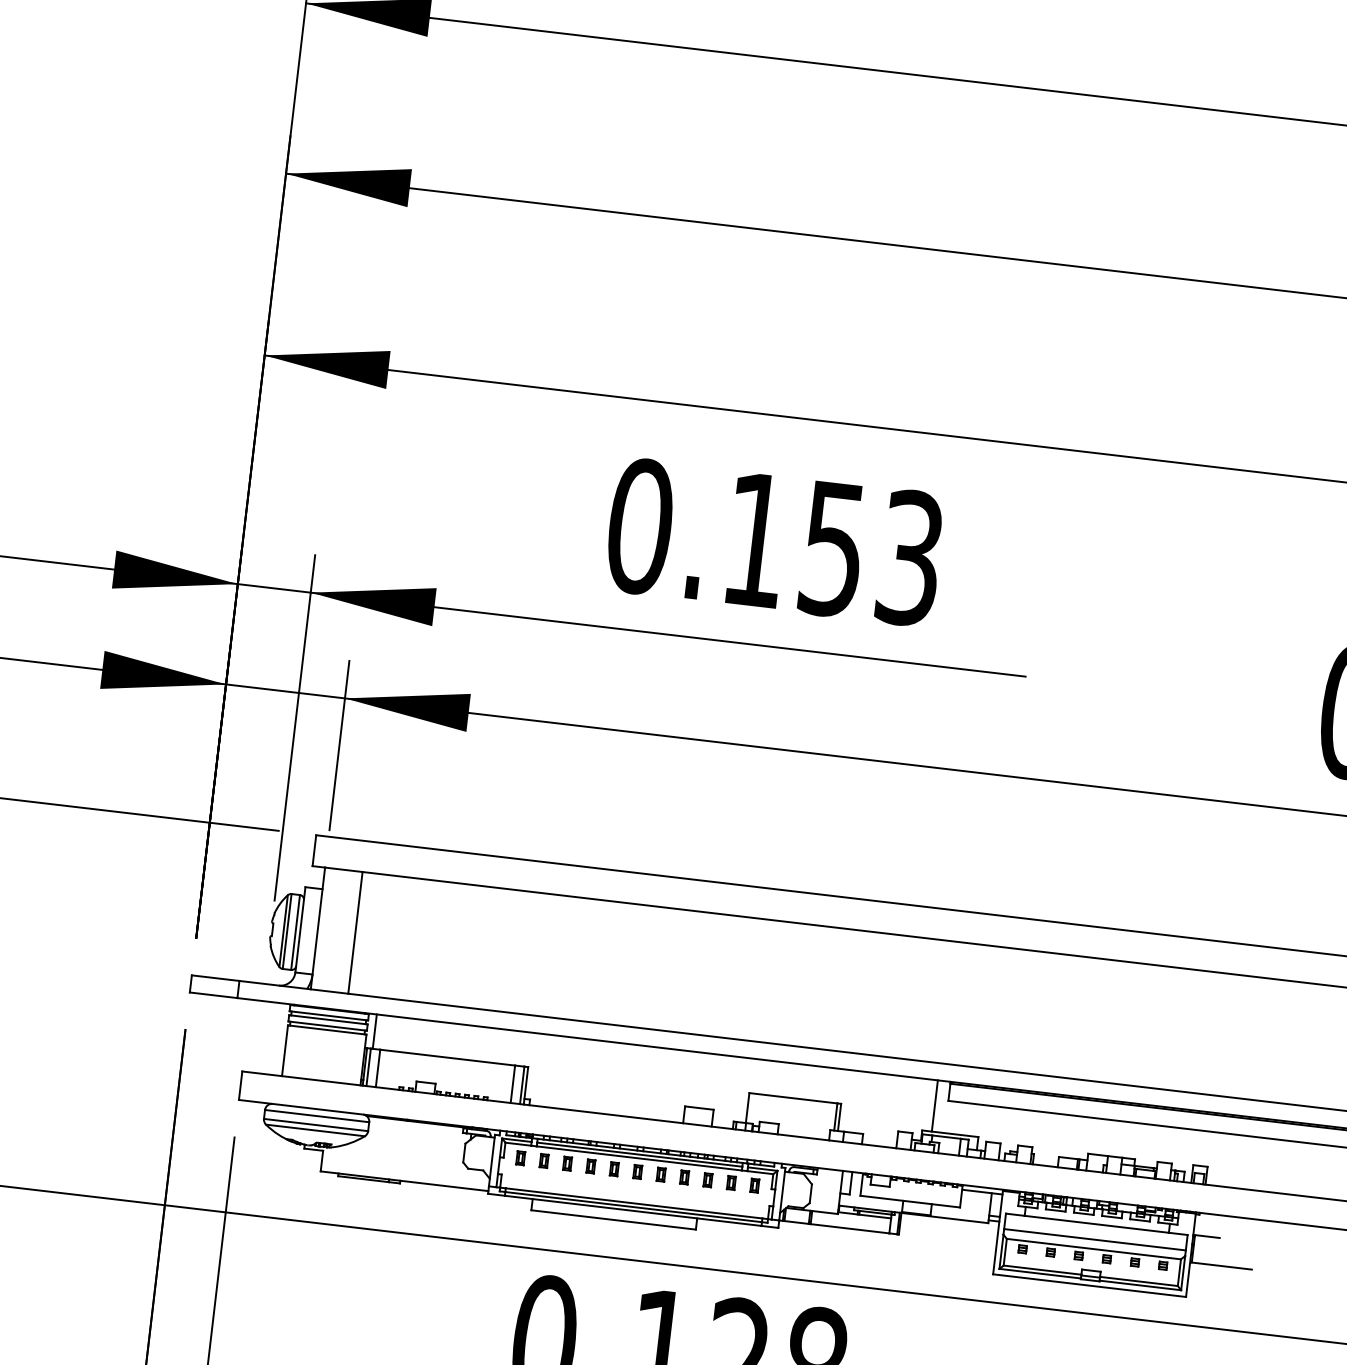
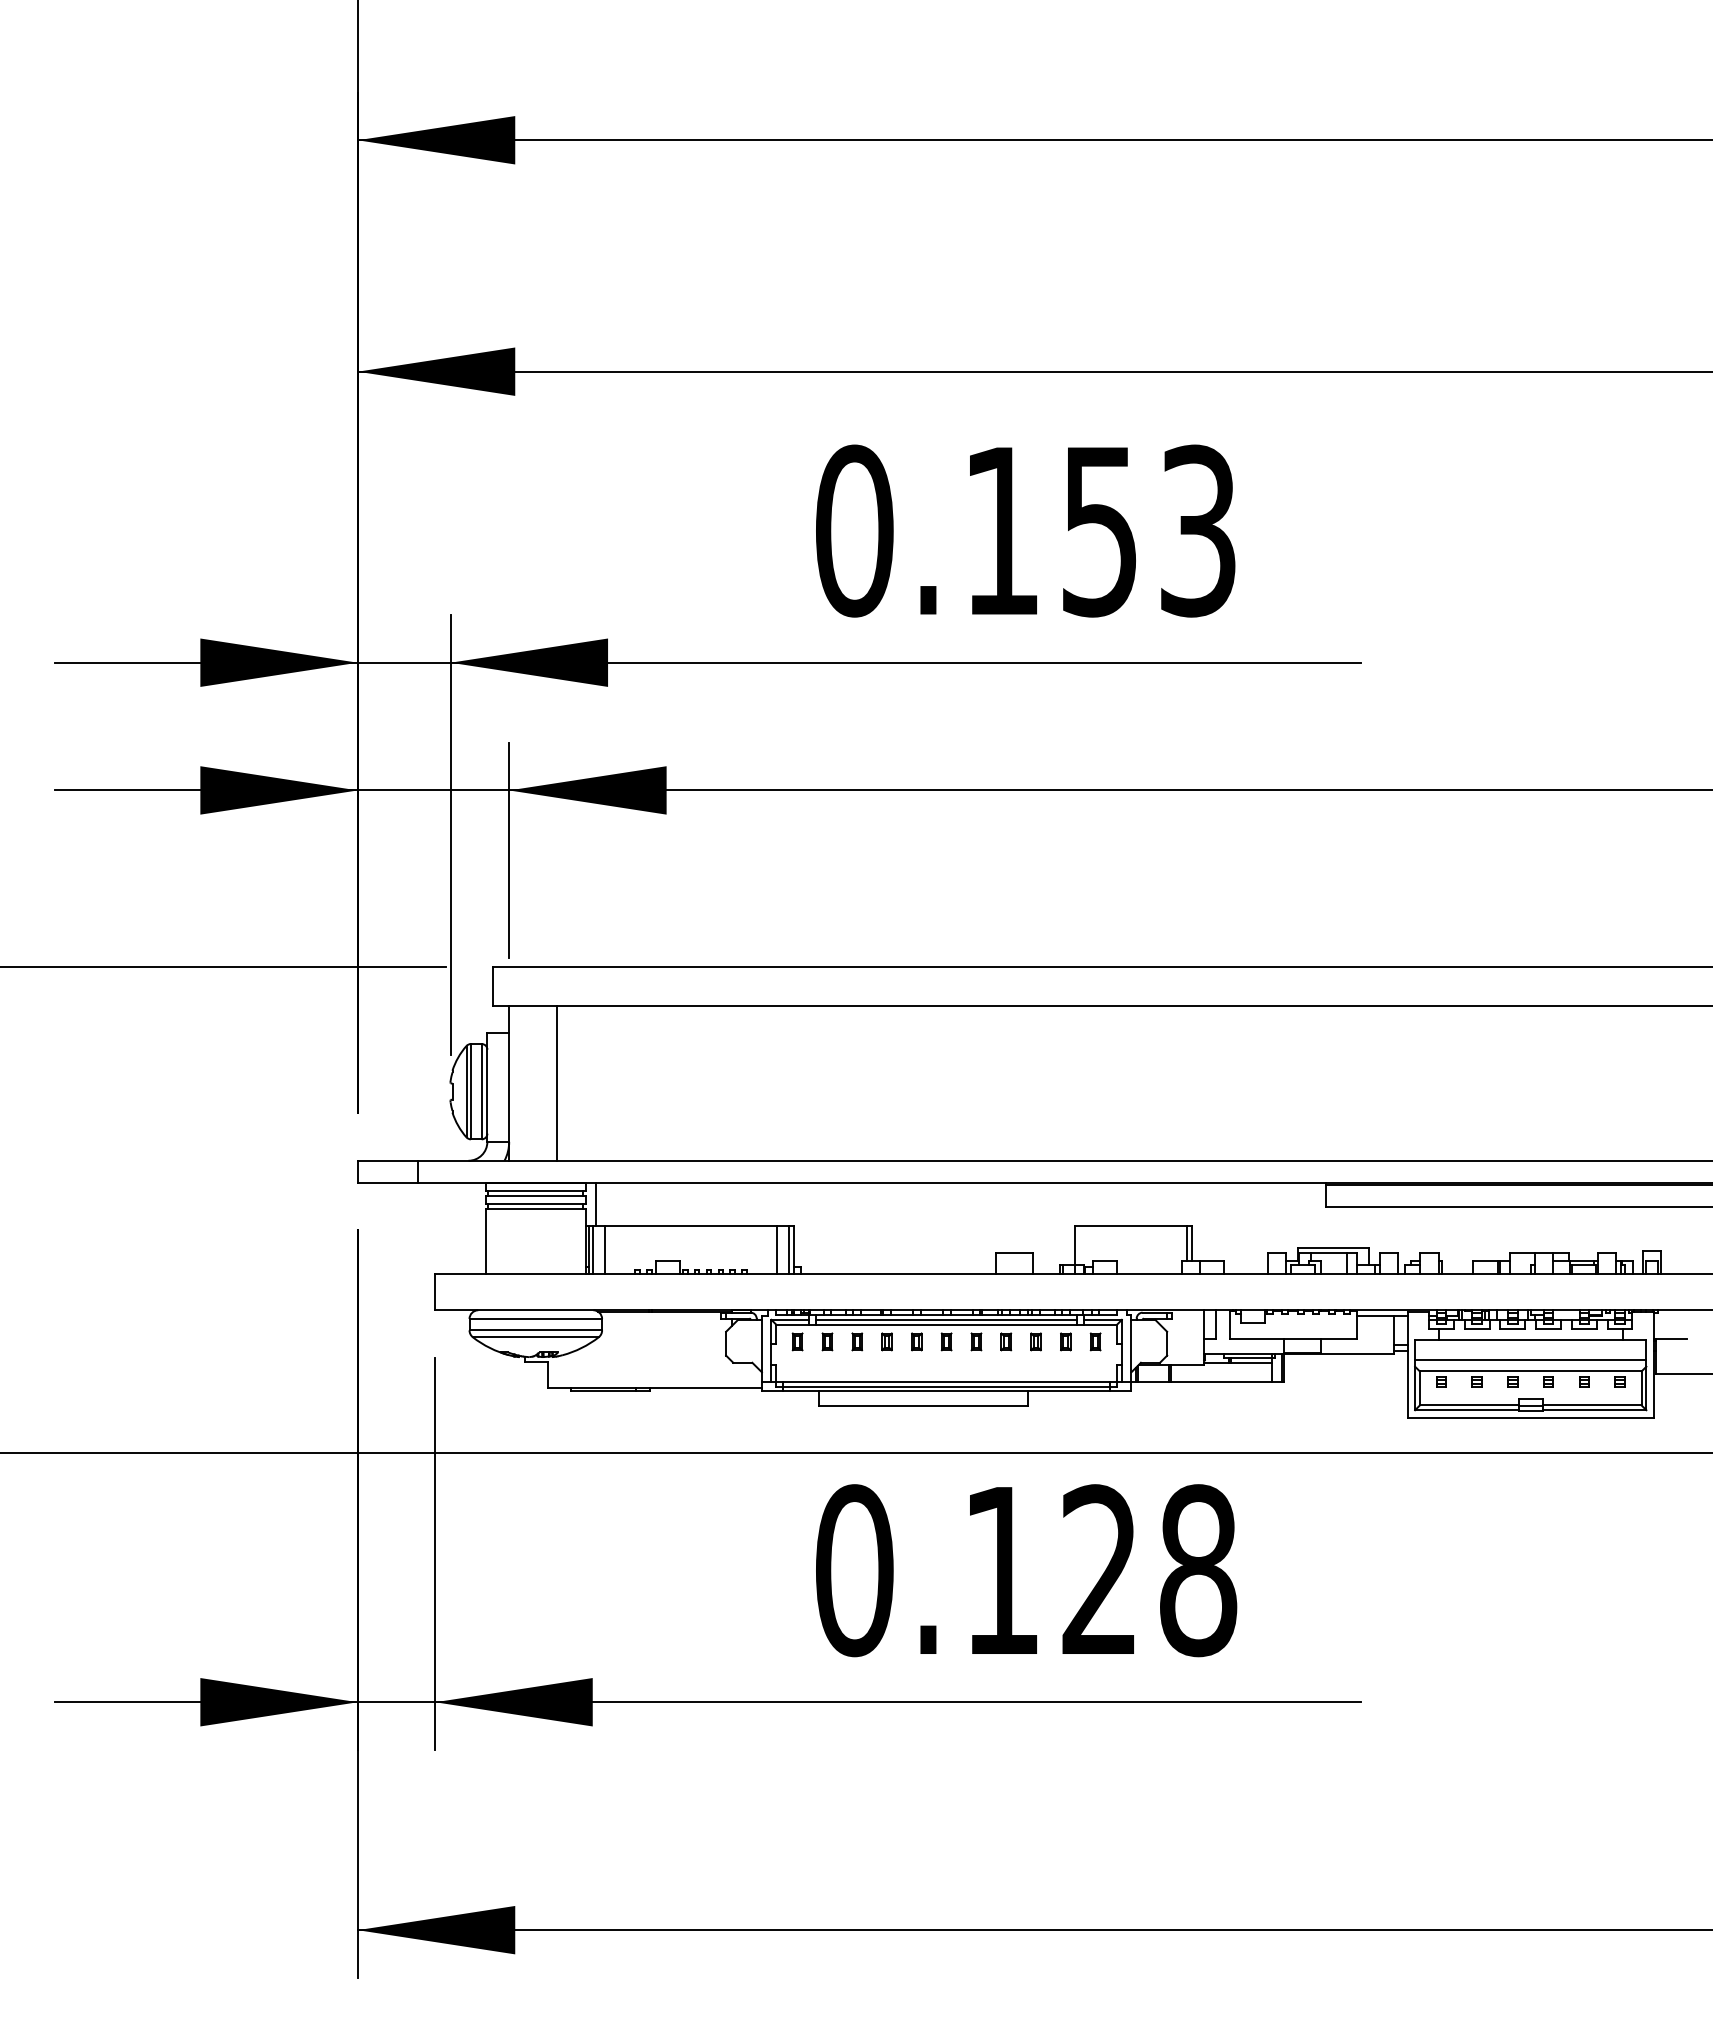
line: (934, 1105) -> (1309, 1214), removed

